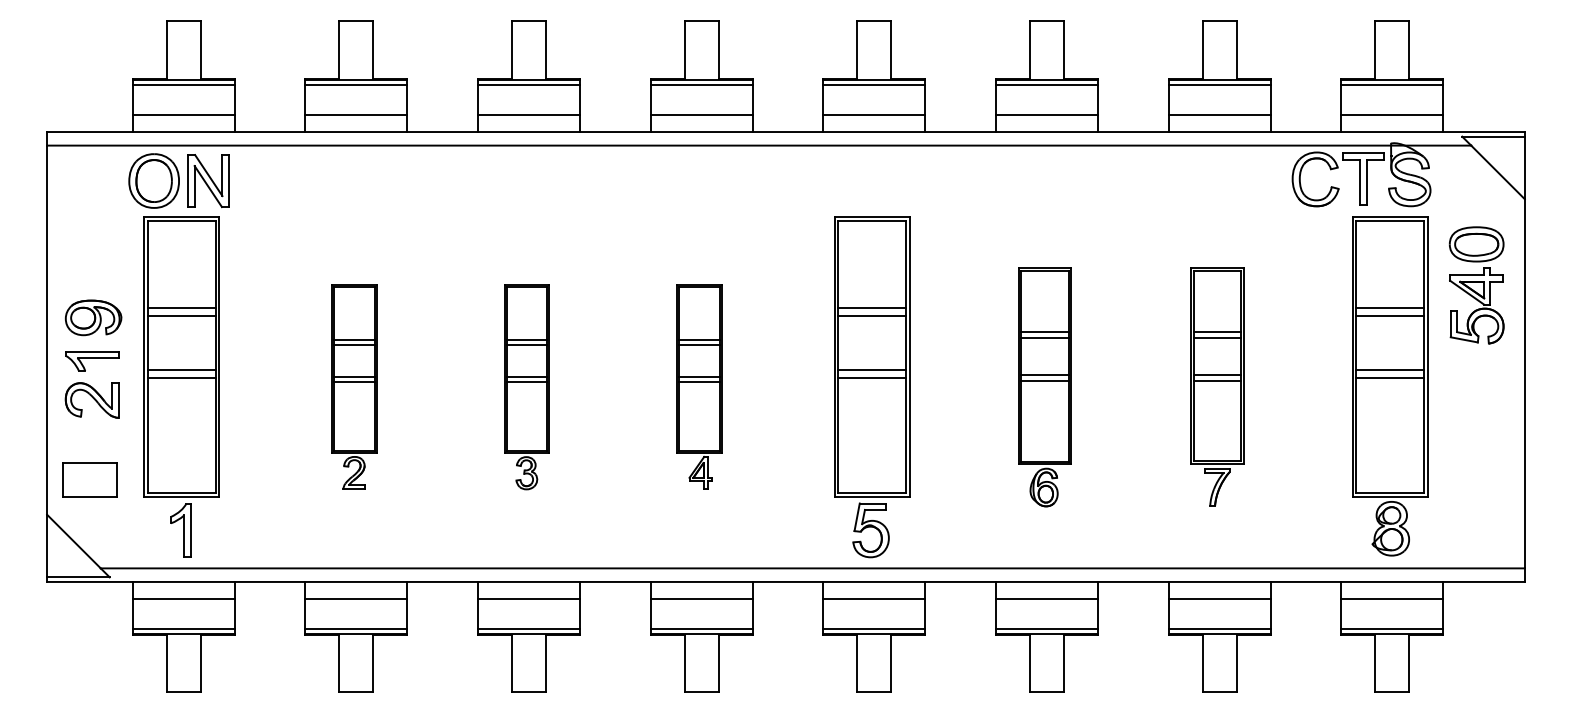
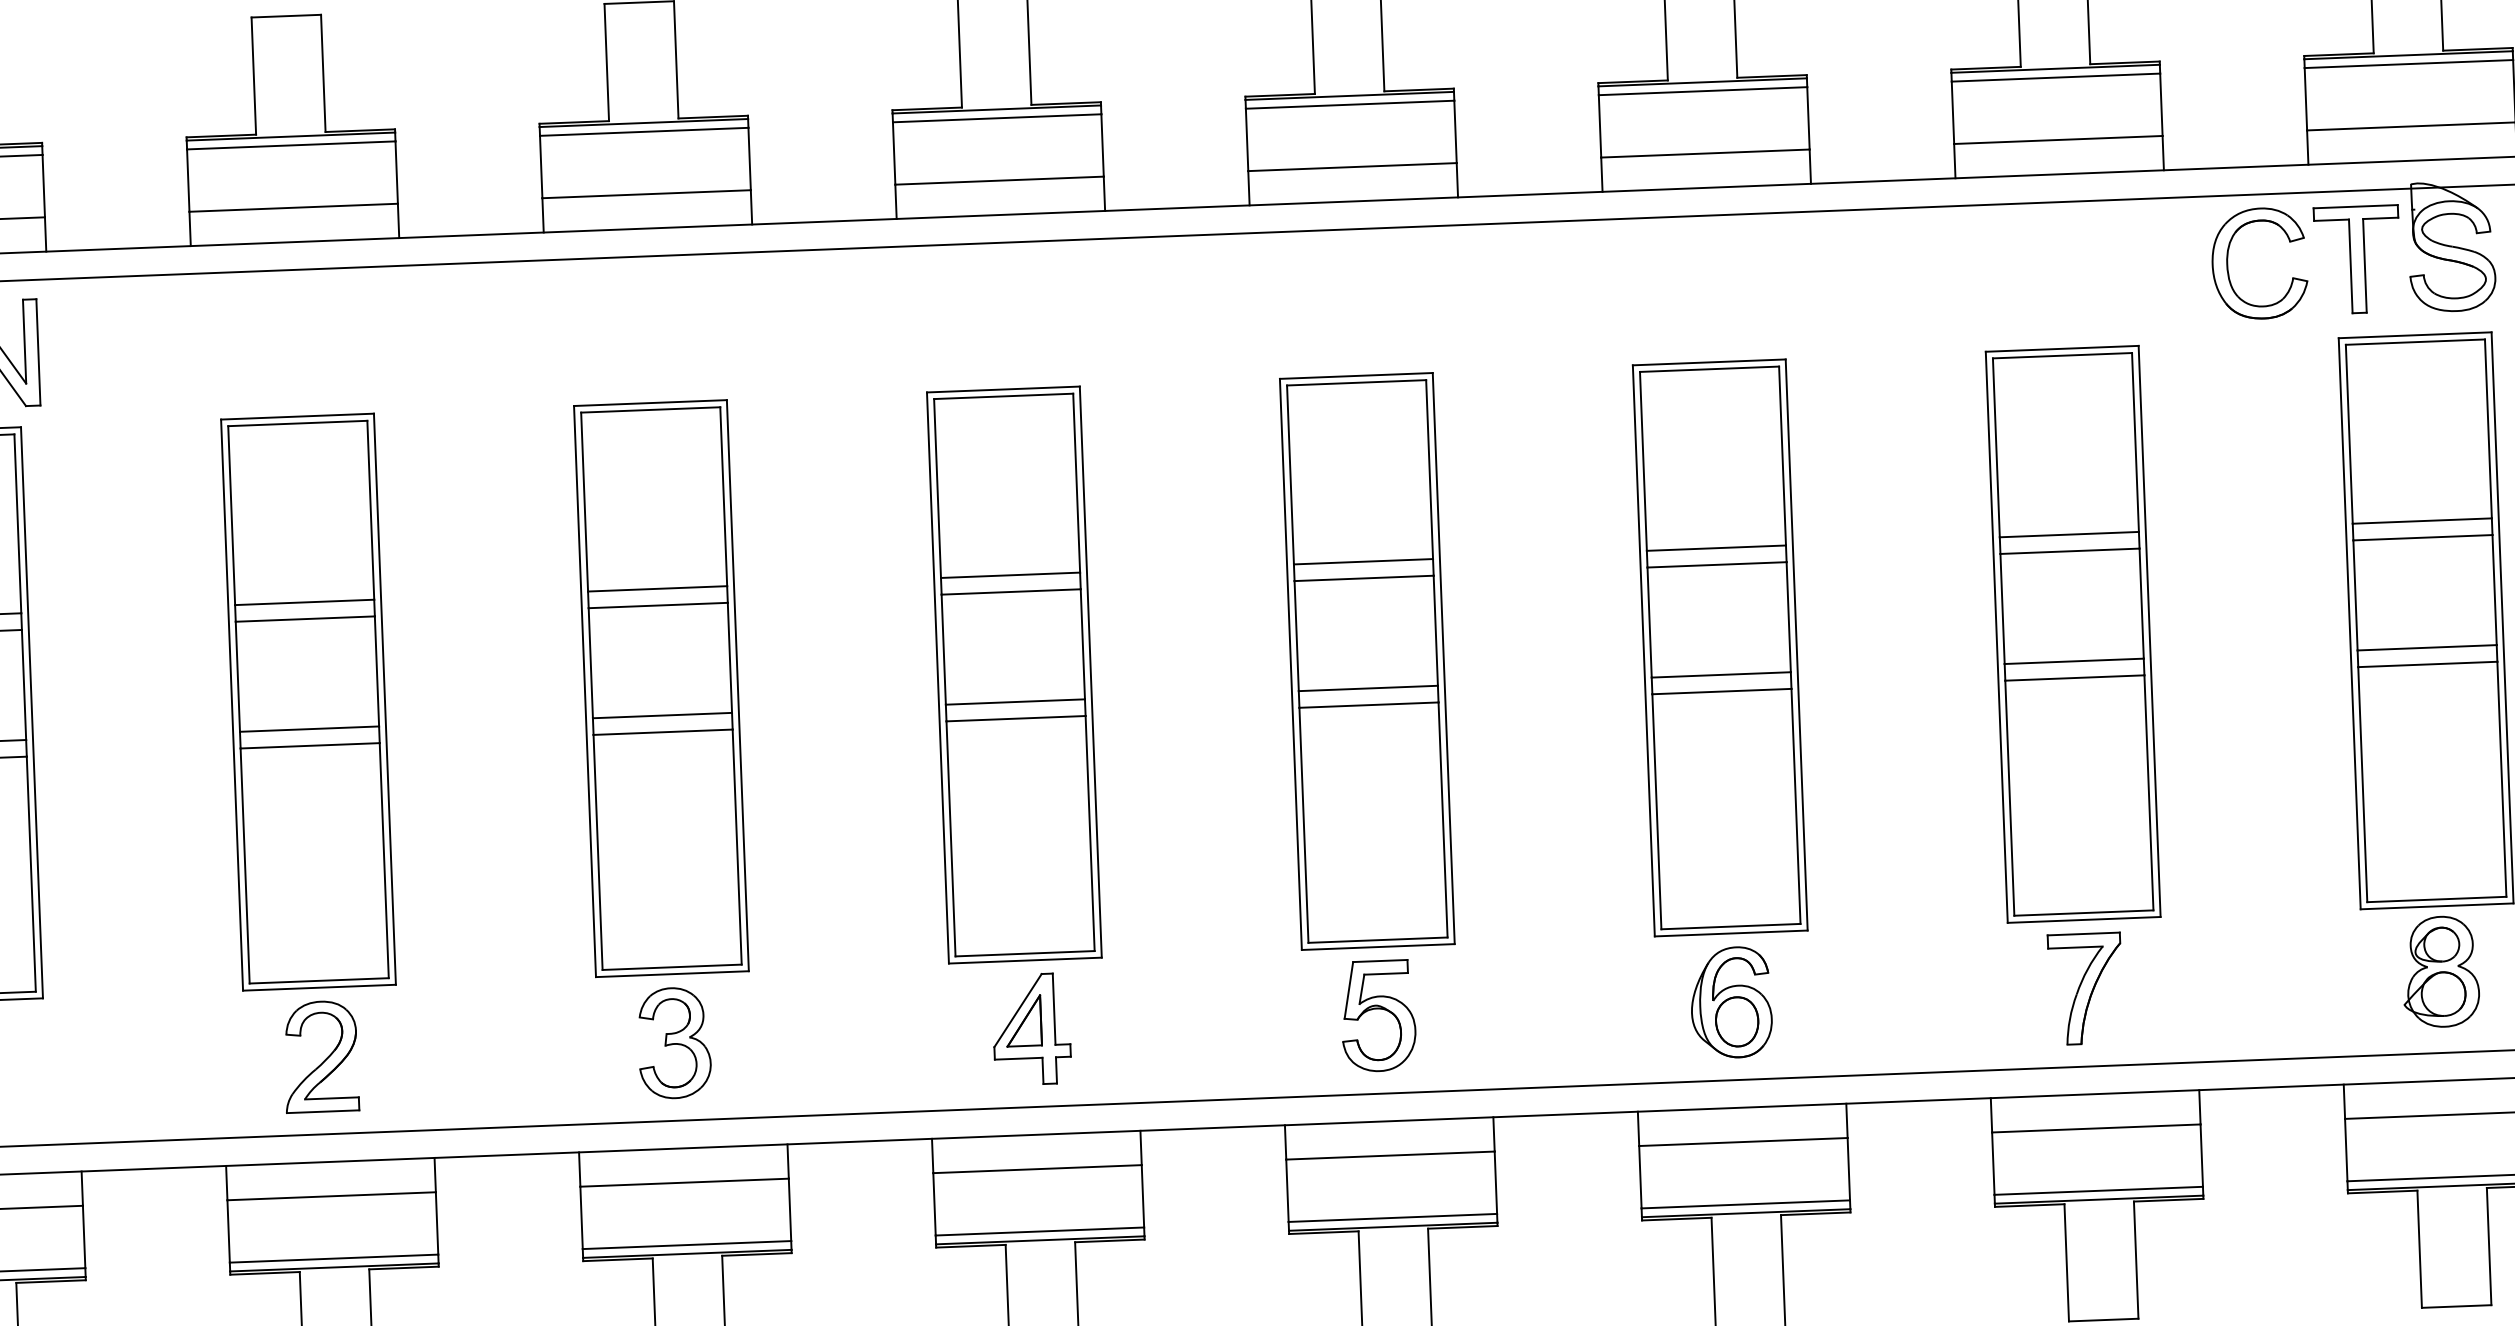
part: (354, 386) -> (311, 762), size x1.67
part: (699, 386) -> (1016, 735), size x1.67
part: (1217, 386) -> (2075, 694), size x1.43
part: (526, 387) -> (662, 751), size x1.67
part: (1044, 387) -> (1721, 710), size x1.43

